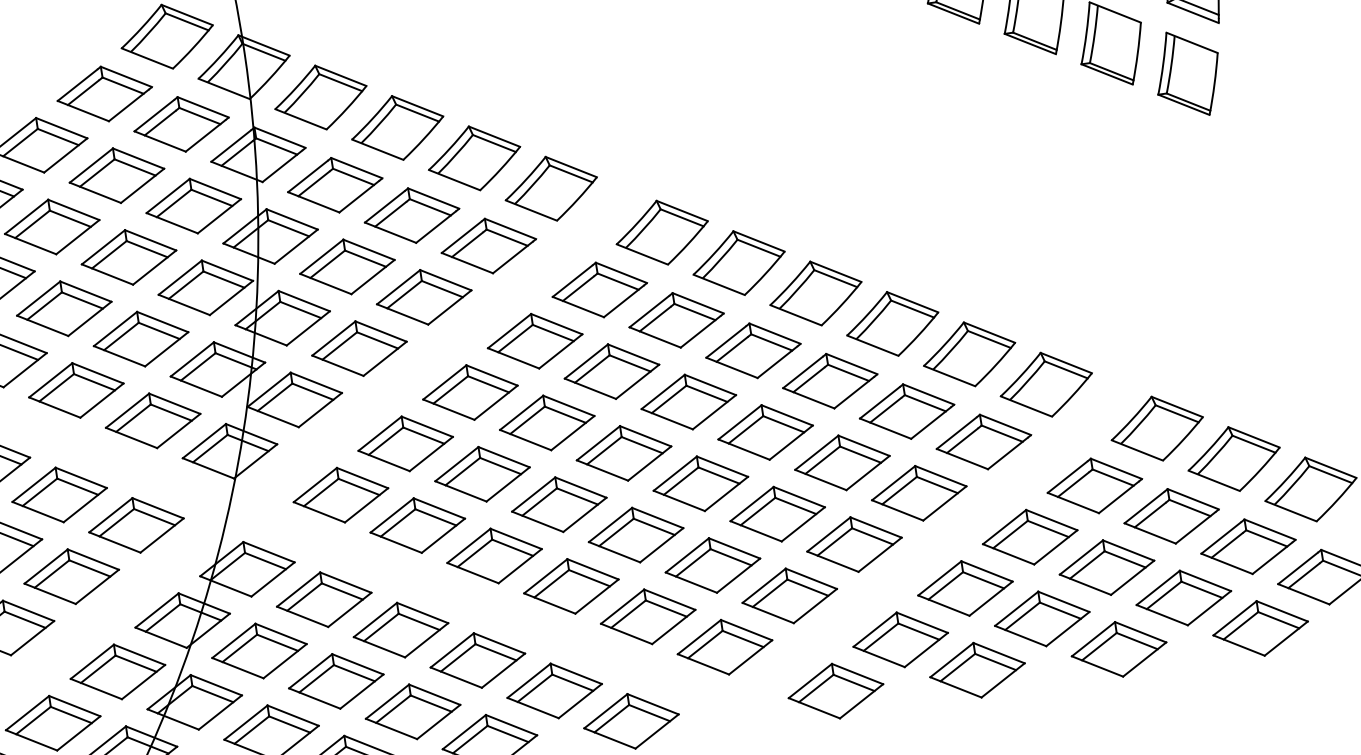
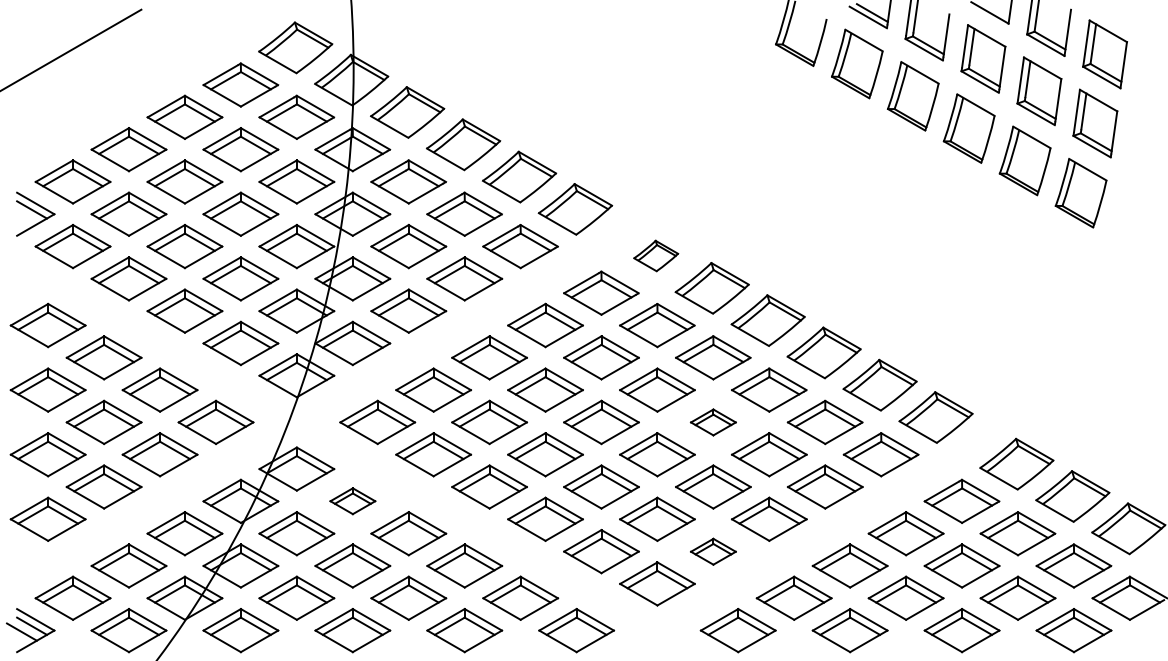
part: (661, 232) -> (655, 255), size x0.6
part: (765, 432) -> (713, 422), size x0.6
part: (789, 595) -> (713, 551), size x0.6
part: (323, 598) -> (352, 500), size x0.6

